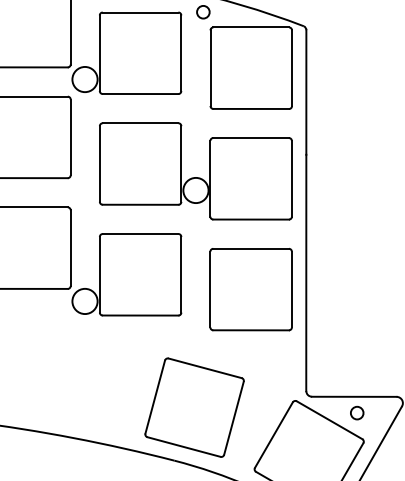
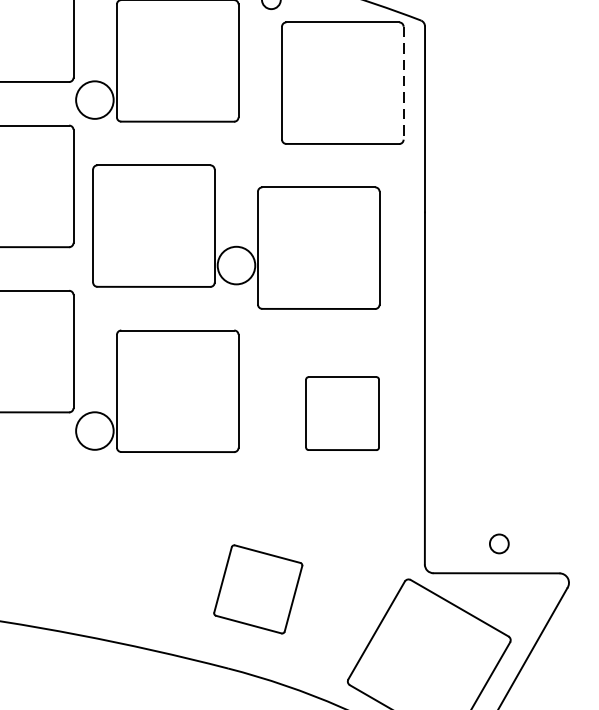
line: (292, 68) -> (404, 83), solid -> dashed
part: (195, 171) -> (235, 237), moved
part: (250, 289) -> (341, 413), size x0.6
part: (194, 407) -> (258, 589), size x0.6
circle: (357, 412) -> (499, 543), moved

